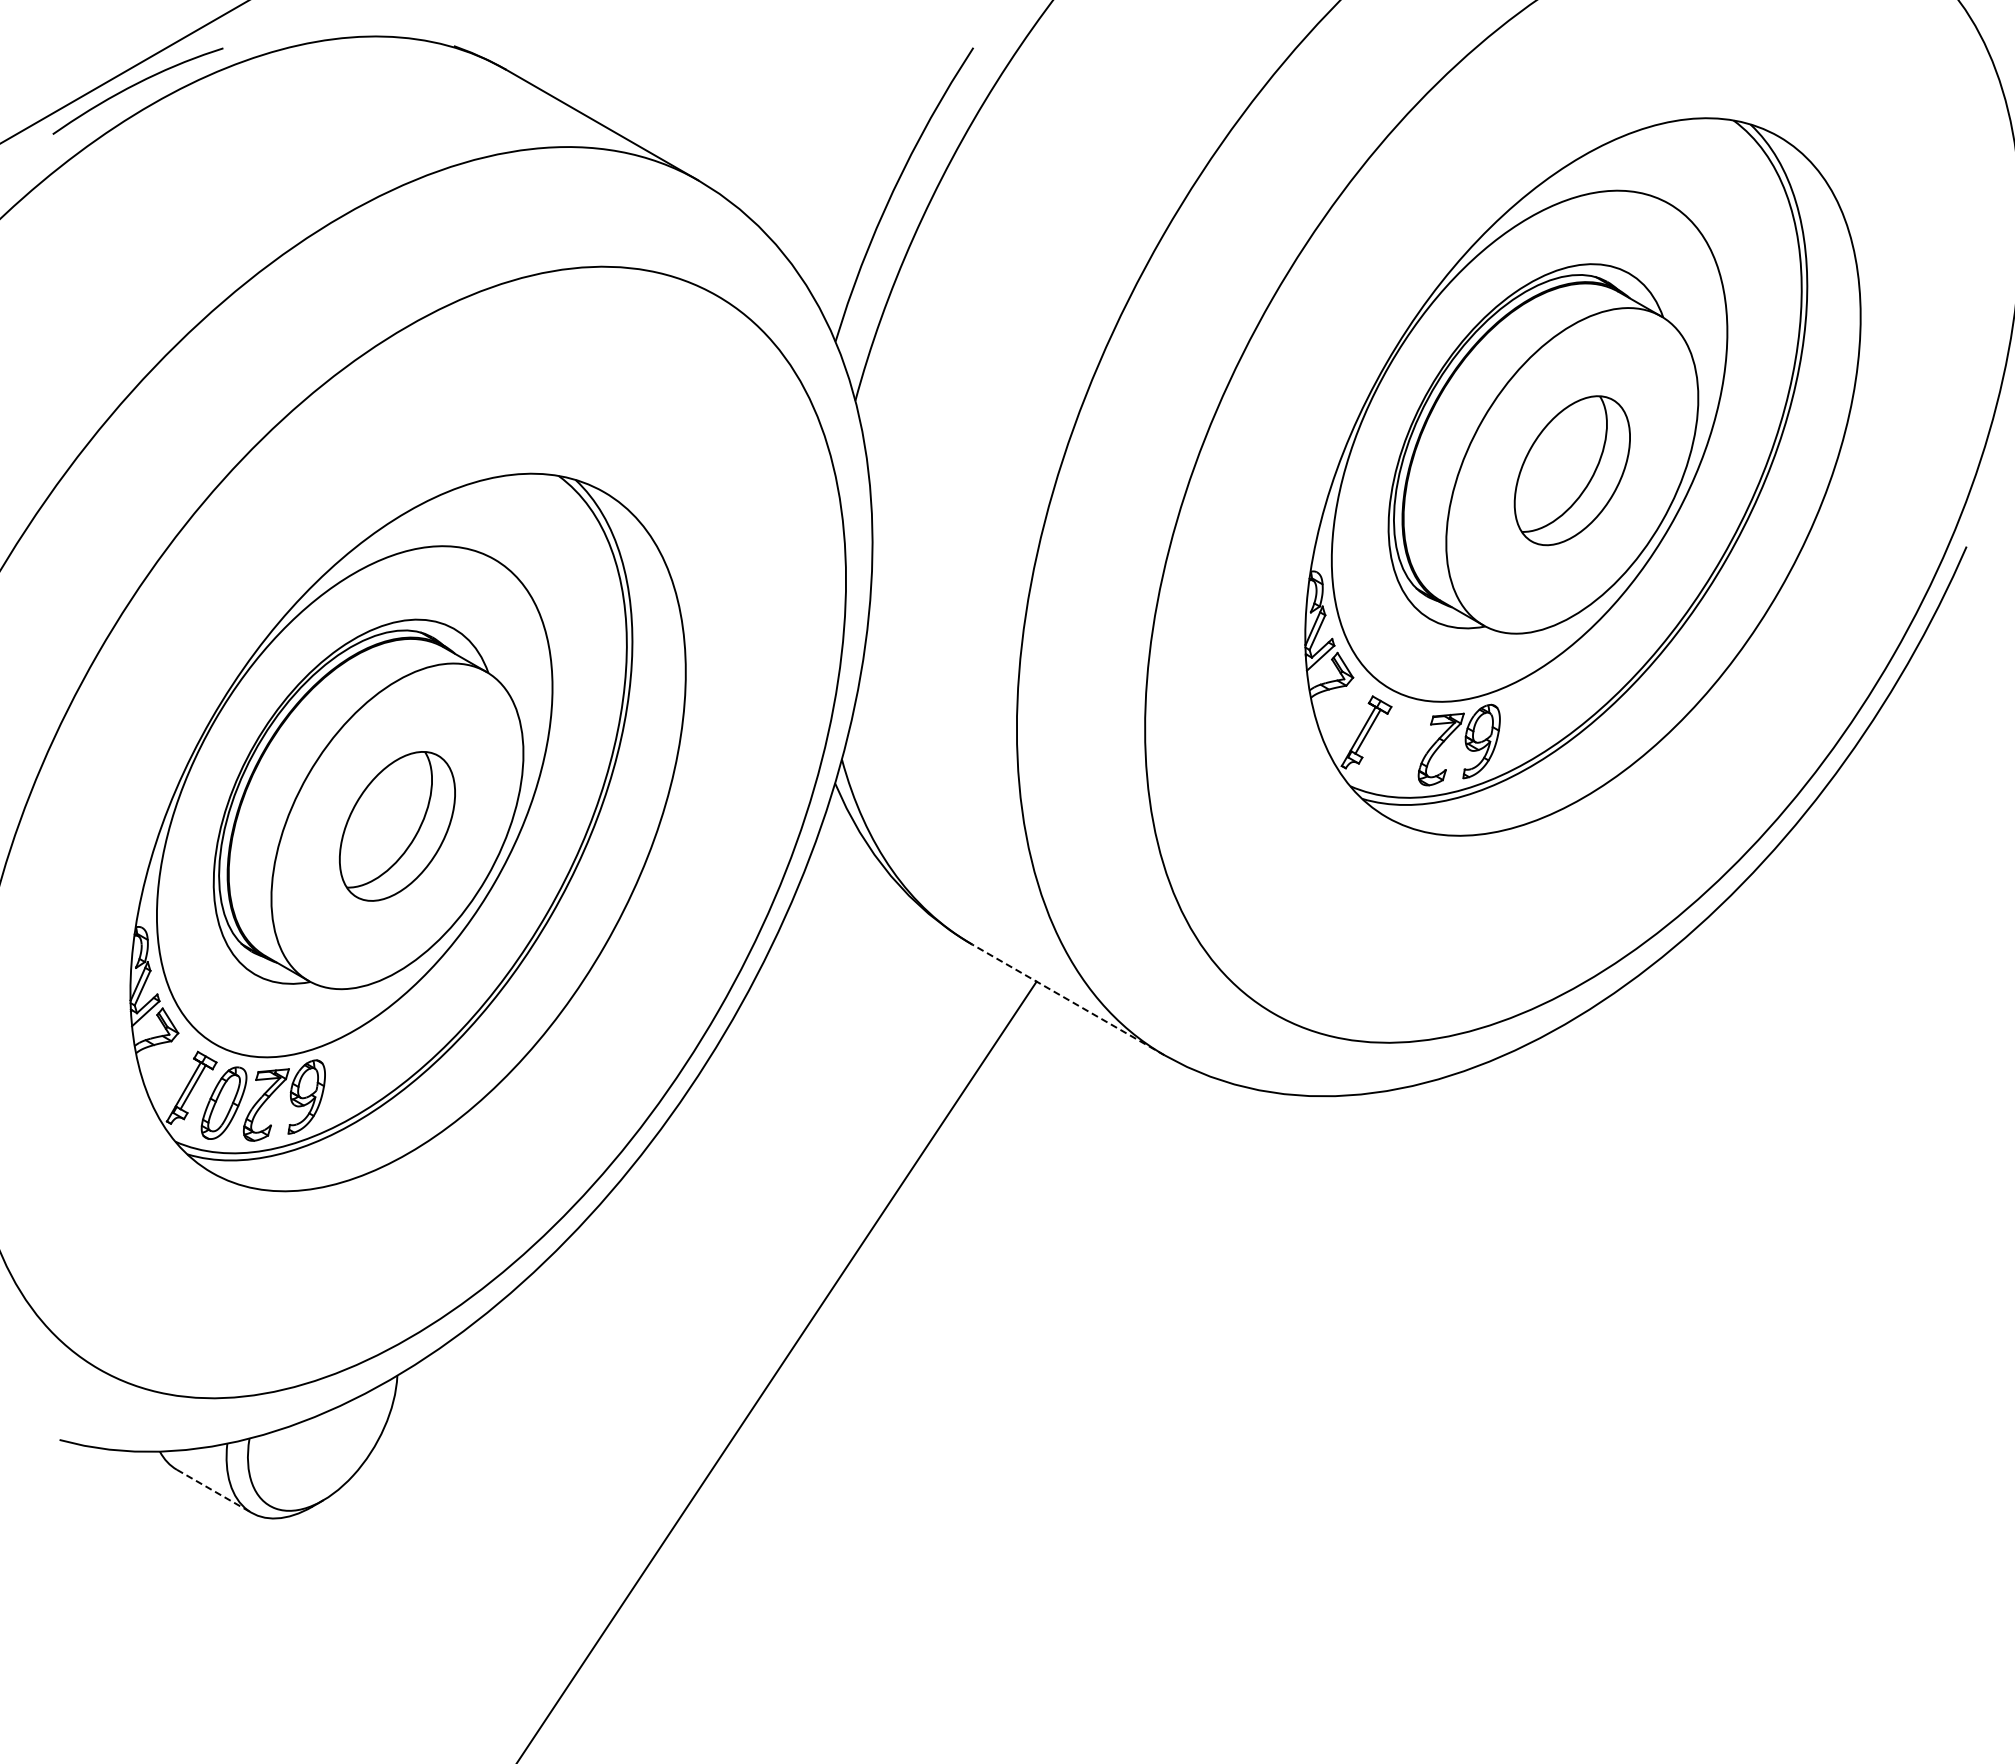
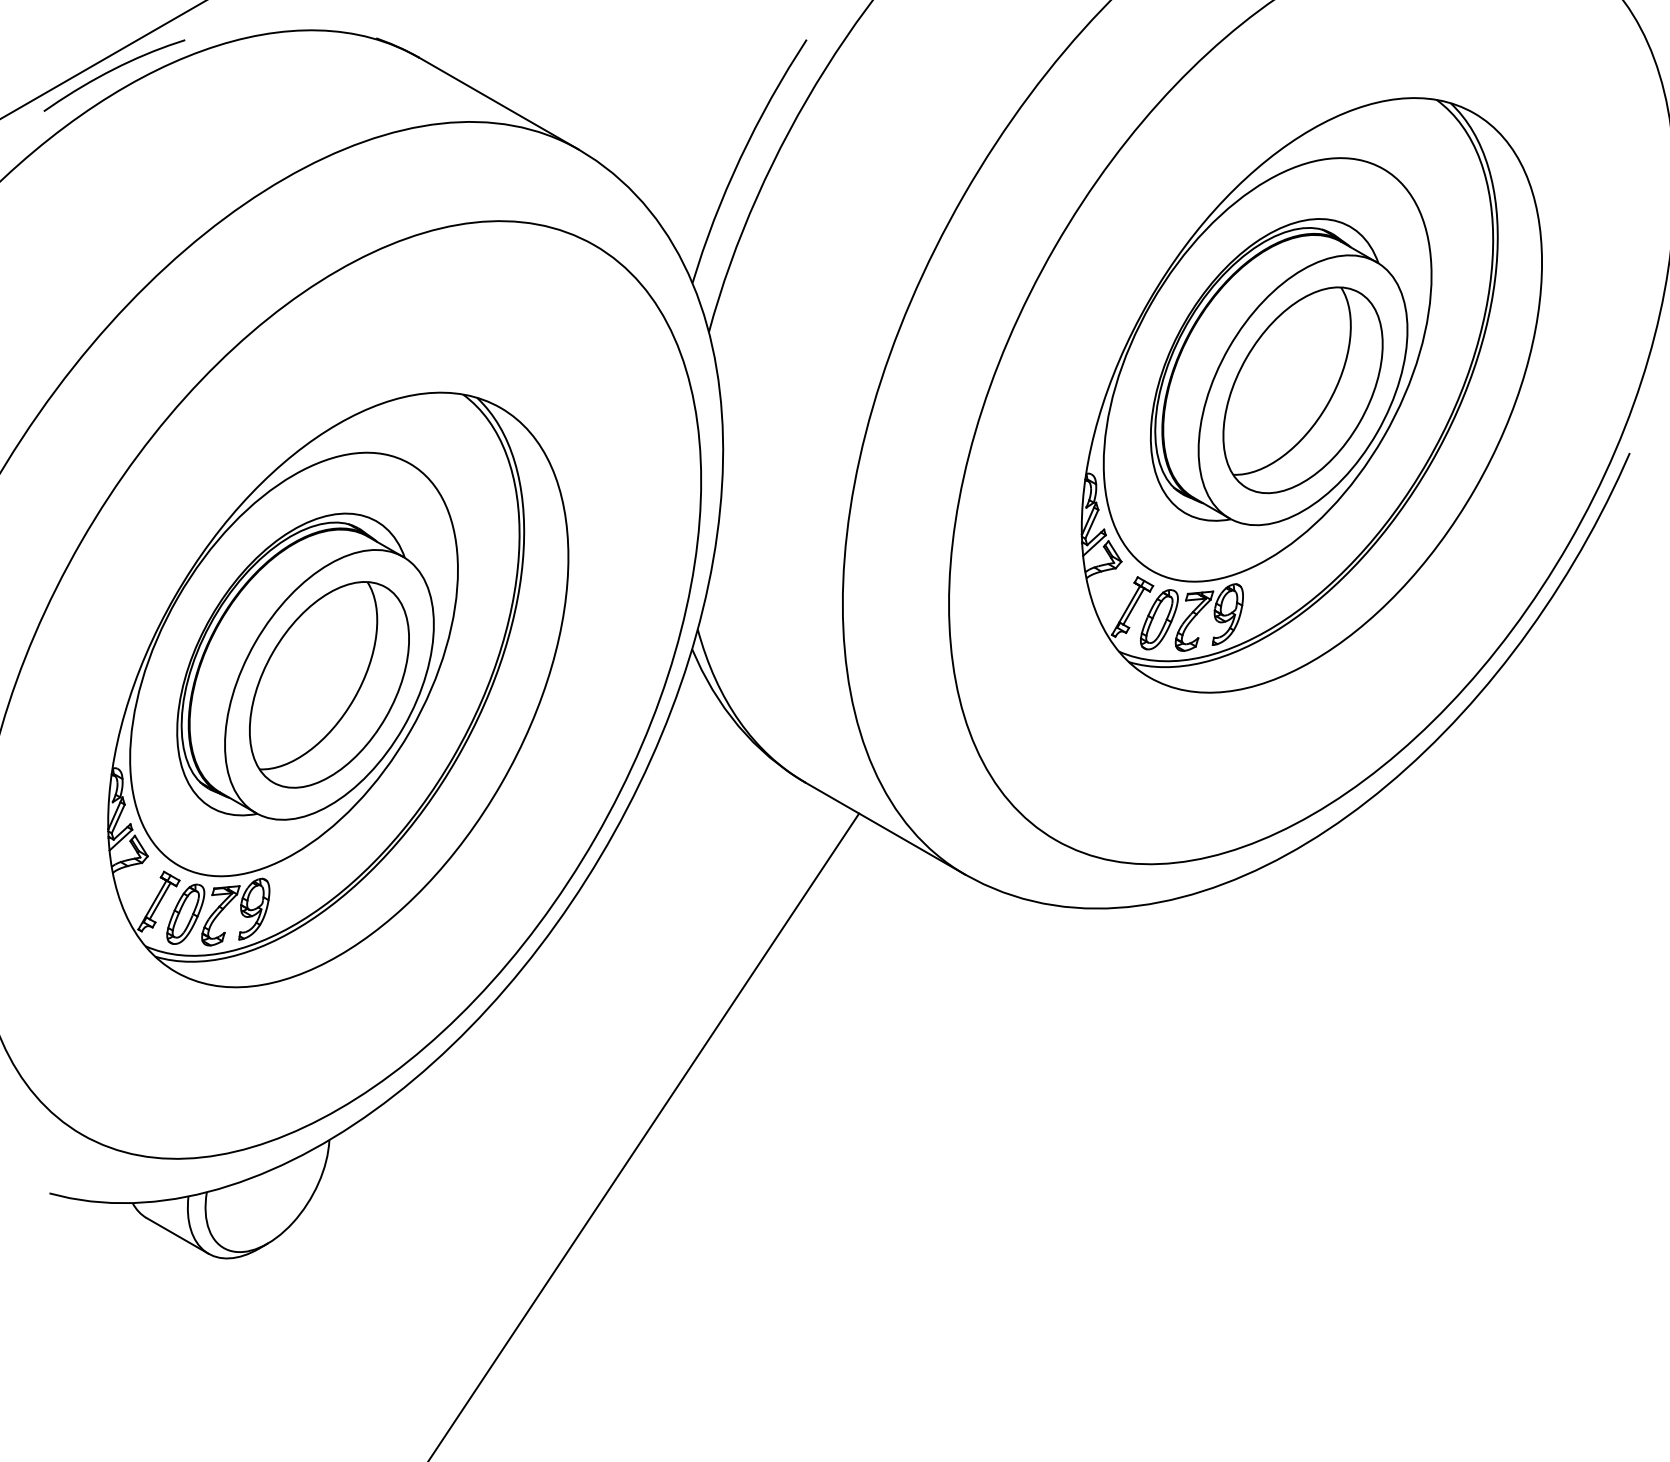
part: (1572, 470) -> (1303, 389), size x1.67
part: (1398, 747) -> (1159, 619), added
part: (397, 826) -> (329, 685), size x1.67
line: (1068, 999) -> (885, 828), dashed -> solid
line: (214, 1491) -> (177, 1236), dashed -> solid

